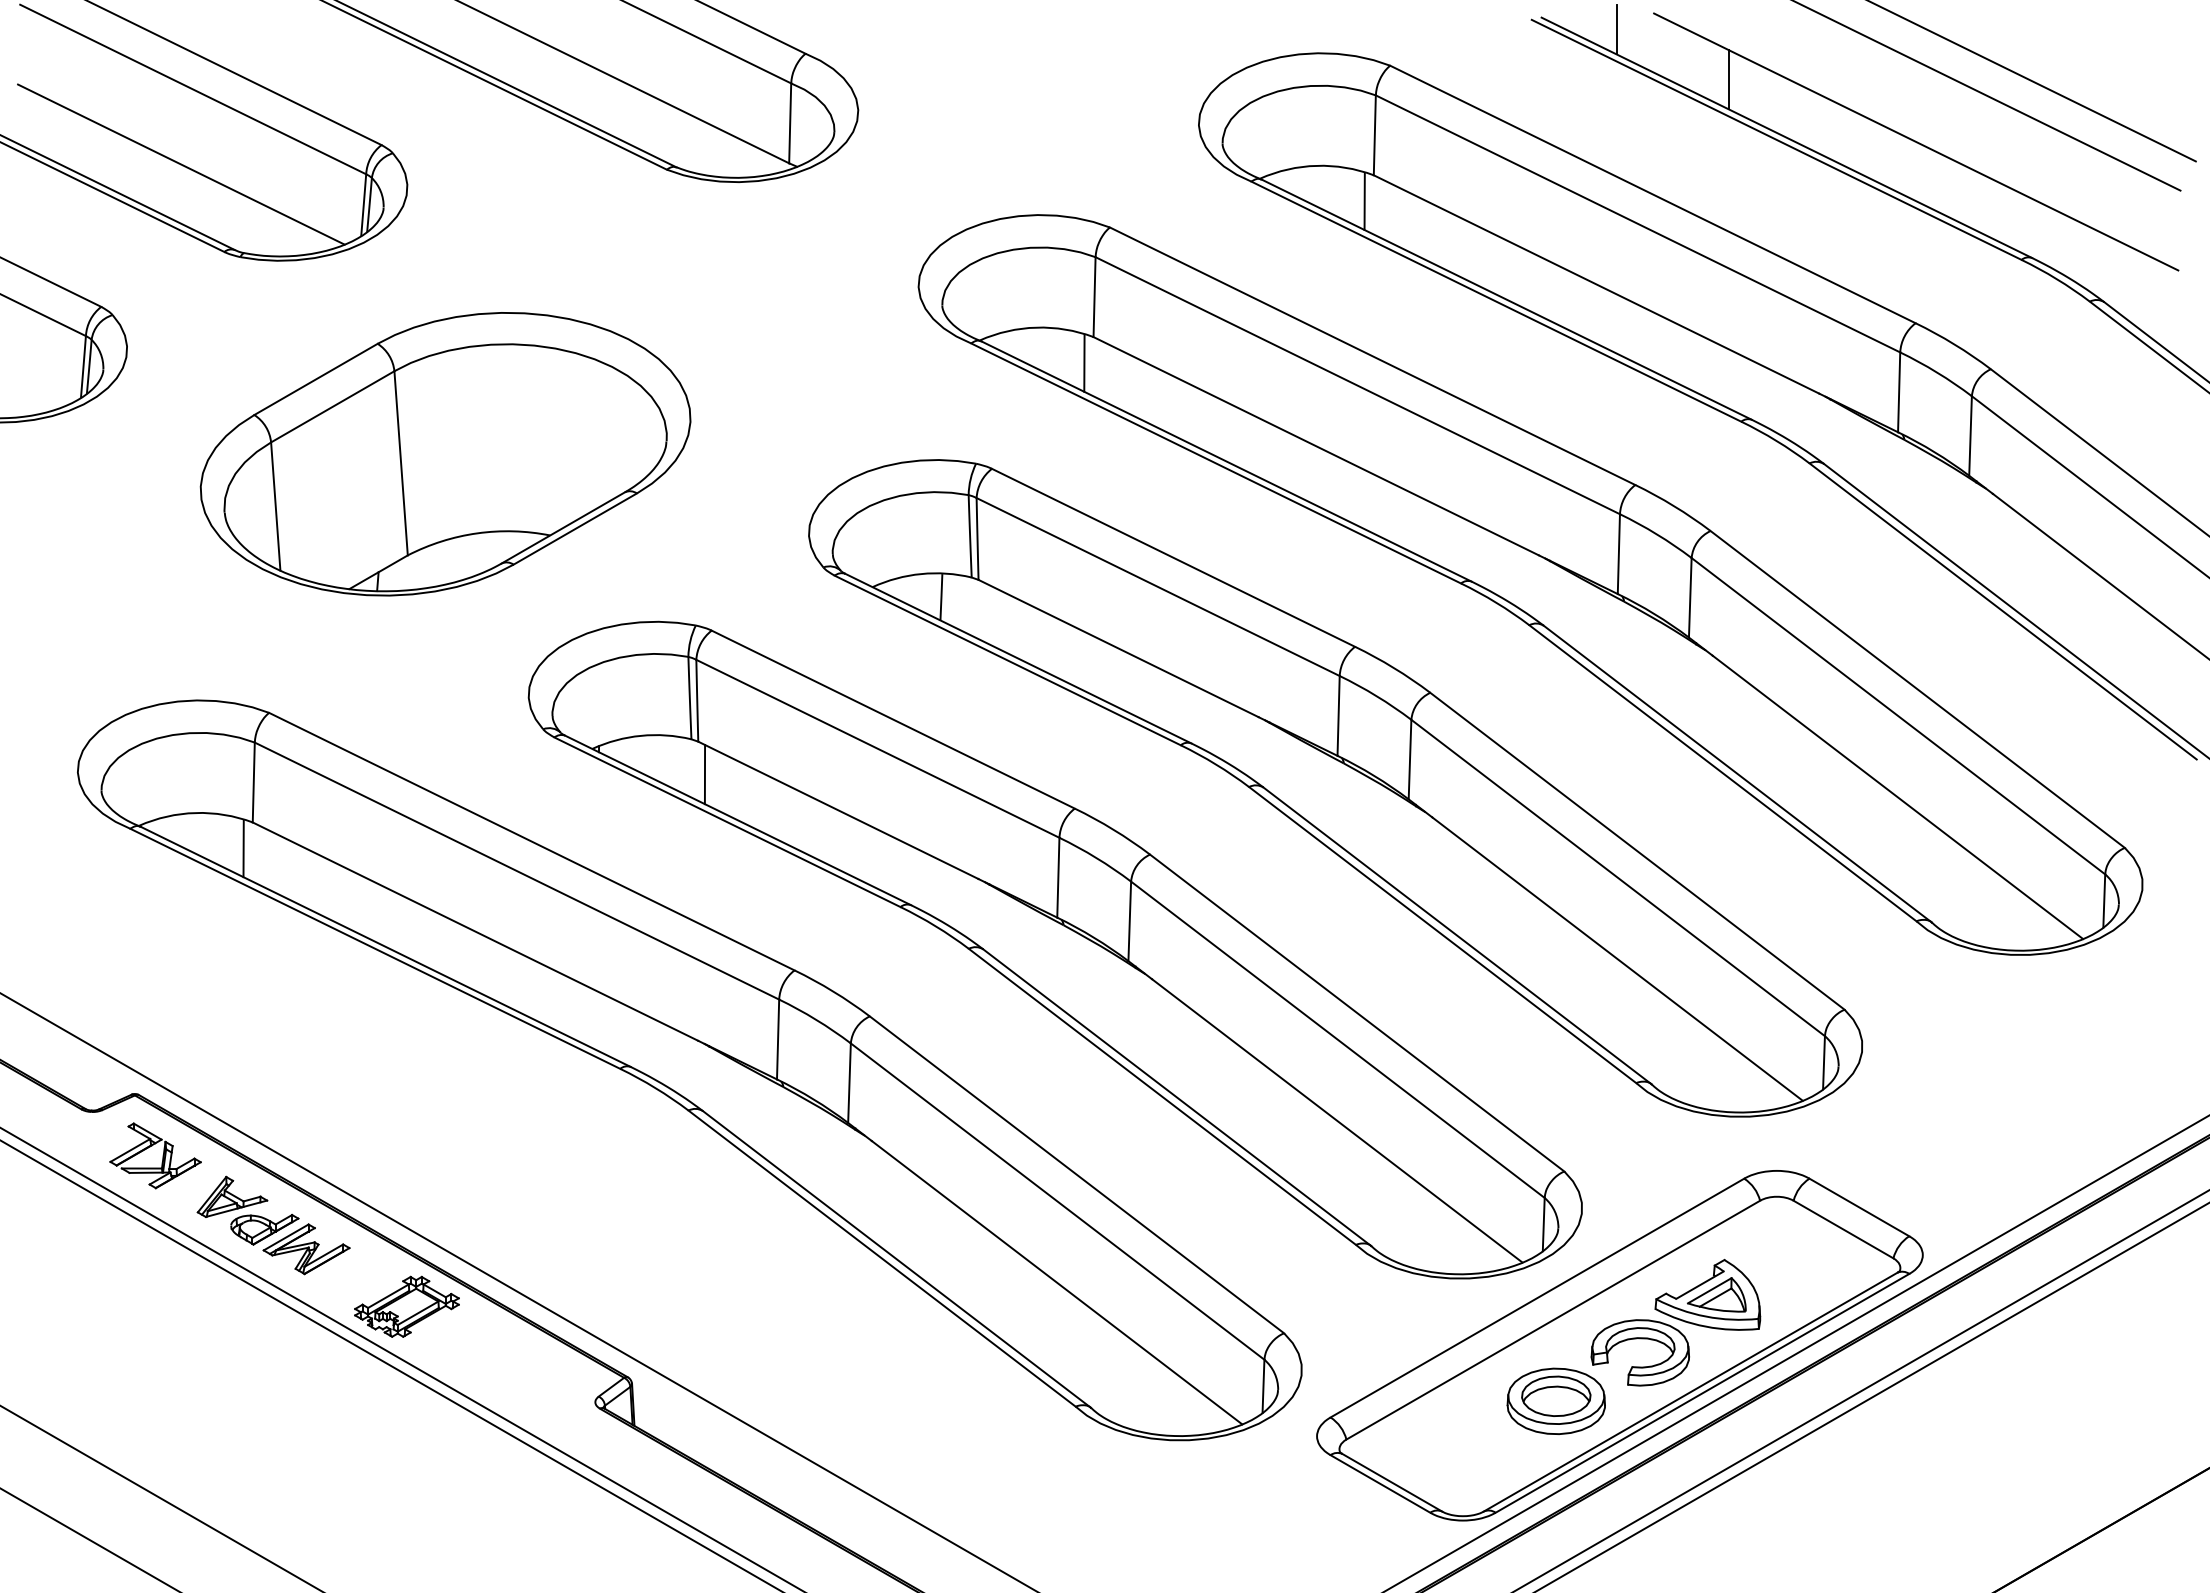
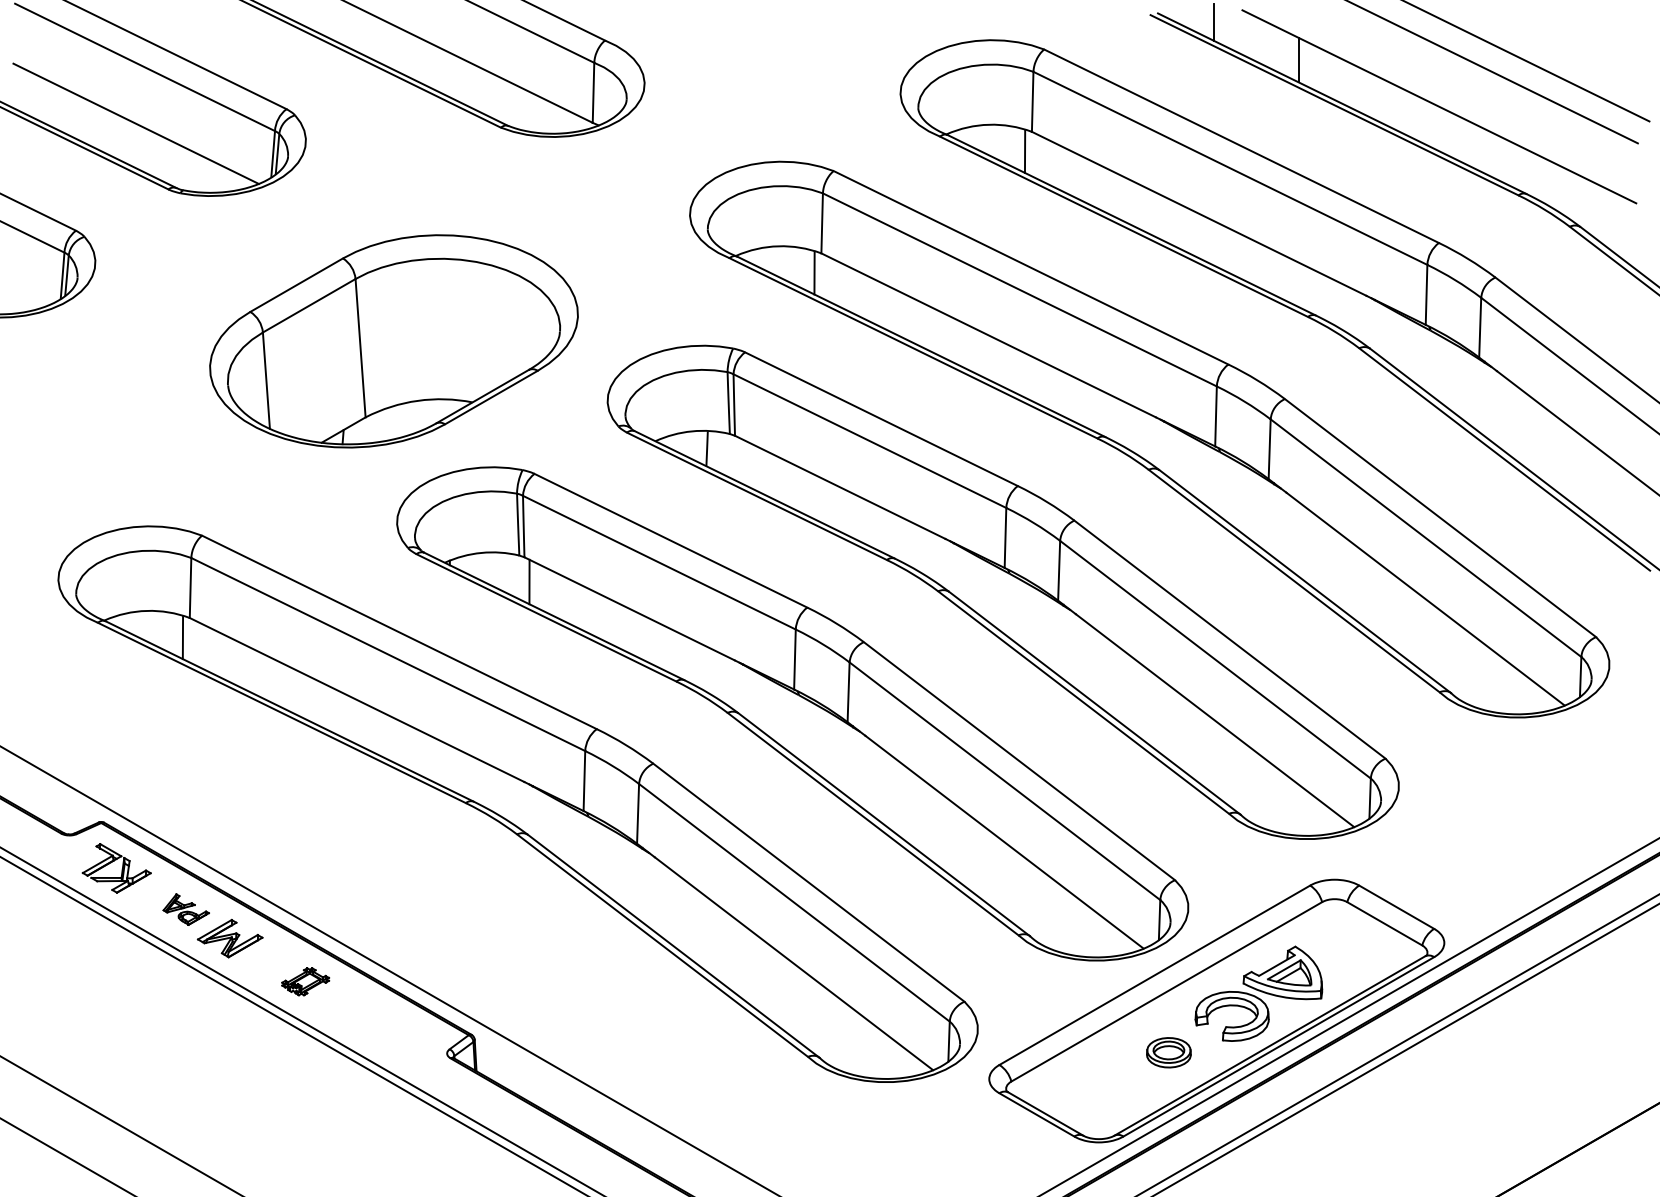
part: (445, 454) -> (393, 341), moved
part: (247, 1210) -> (185, 909), size x0.6
part: (406, 1306) -> (305, 981), size x0.6
part: (1555, 1400) -> (1168, 1052), size x0.6

